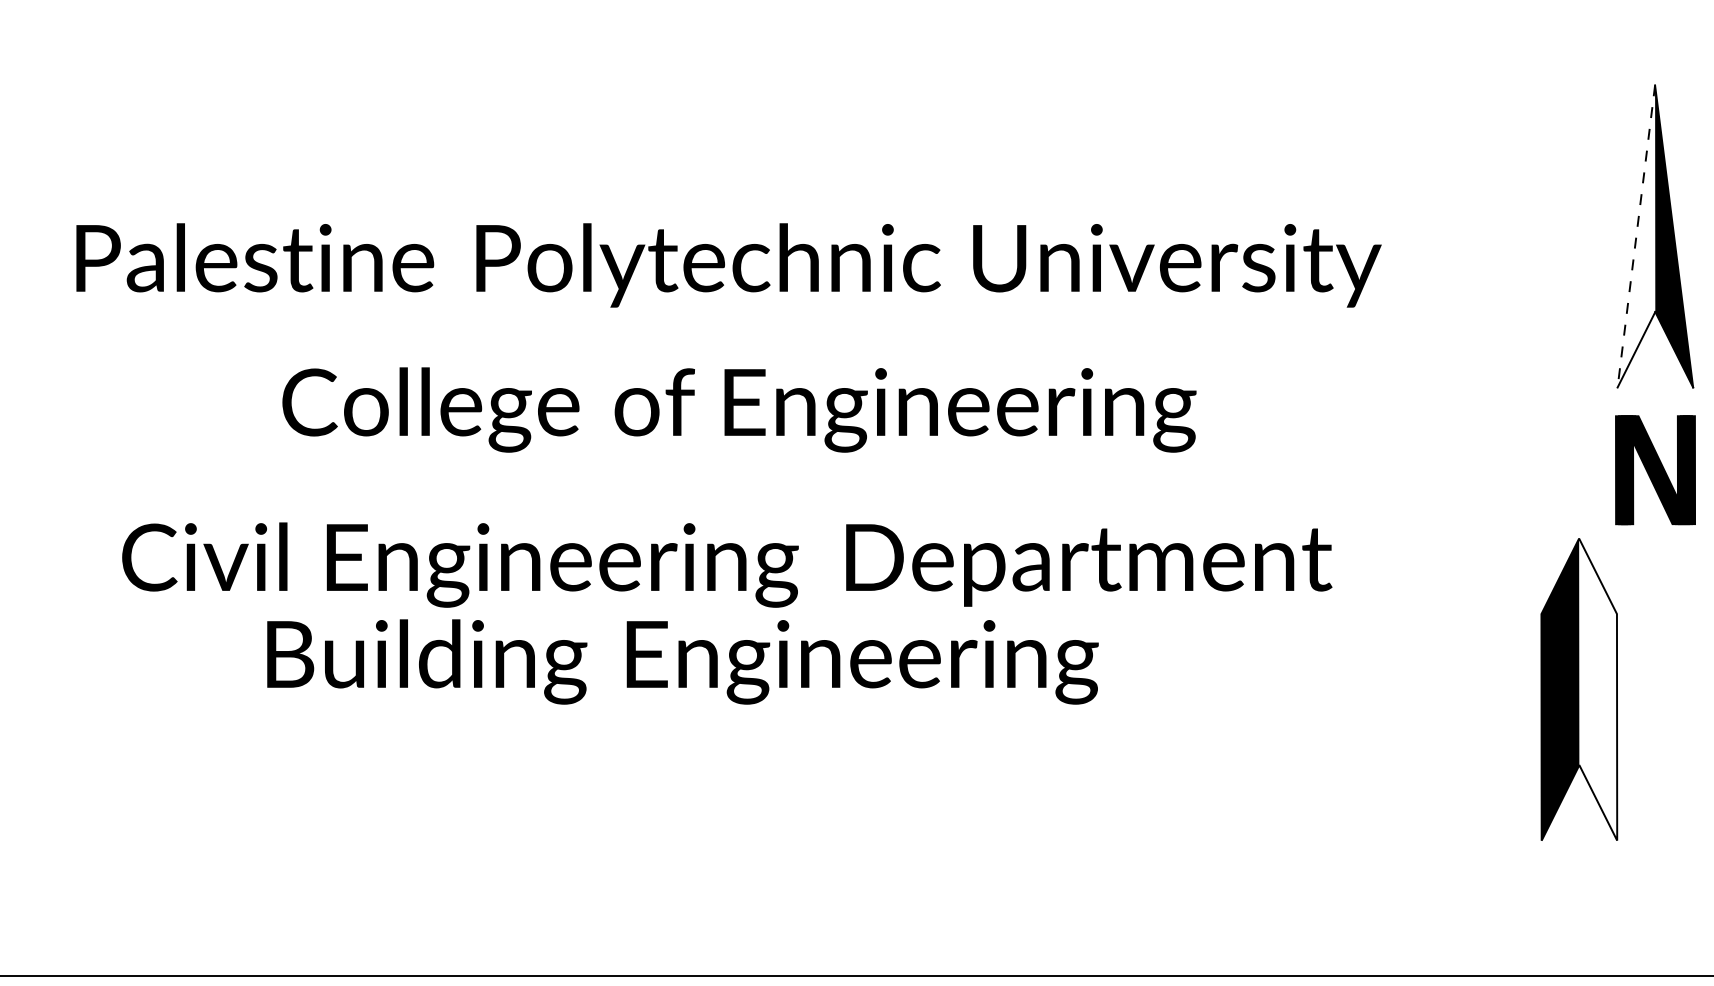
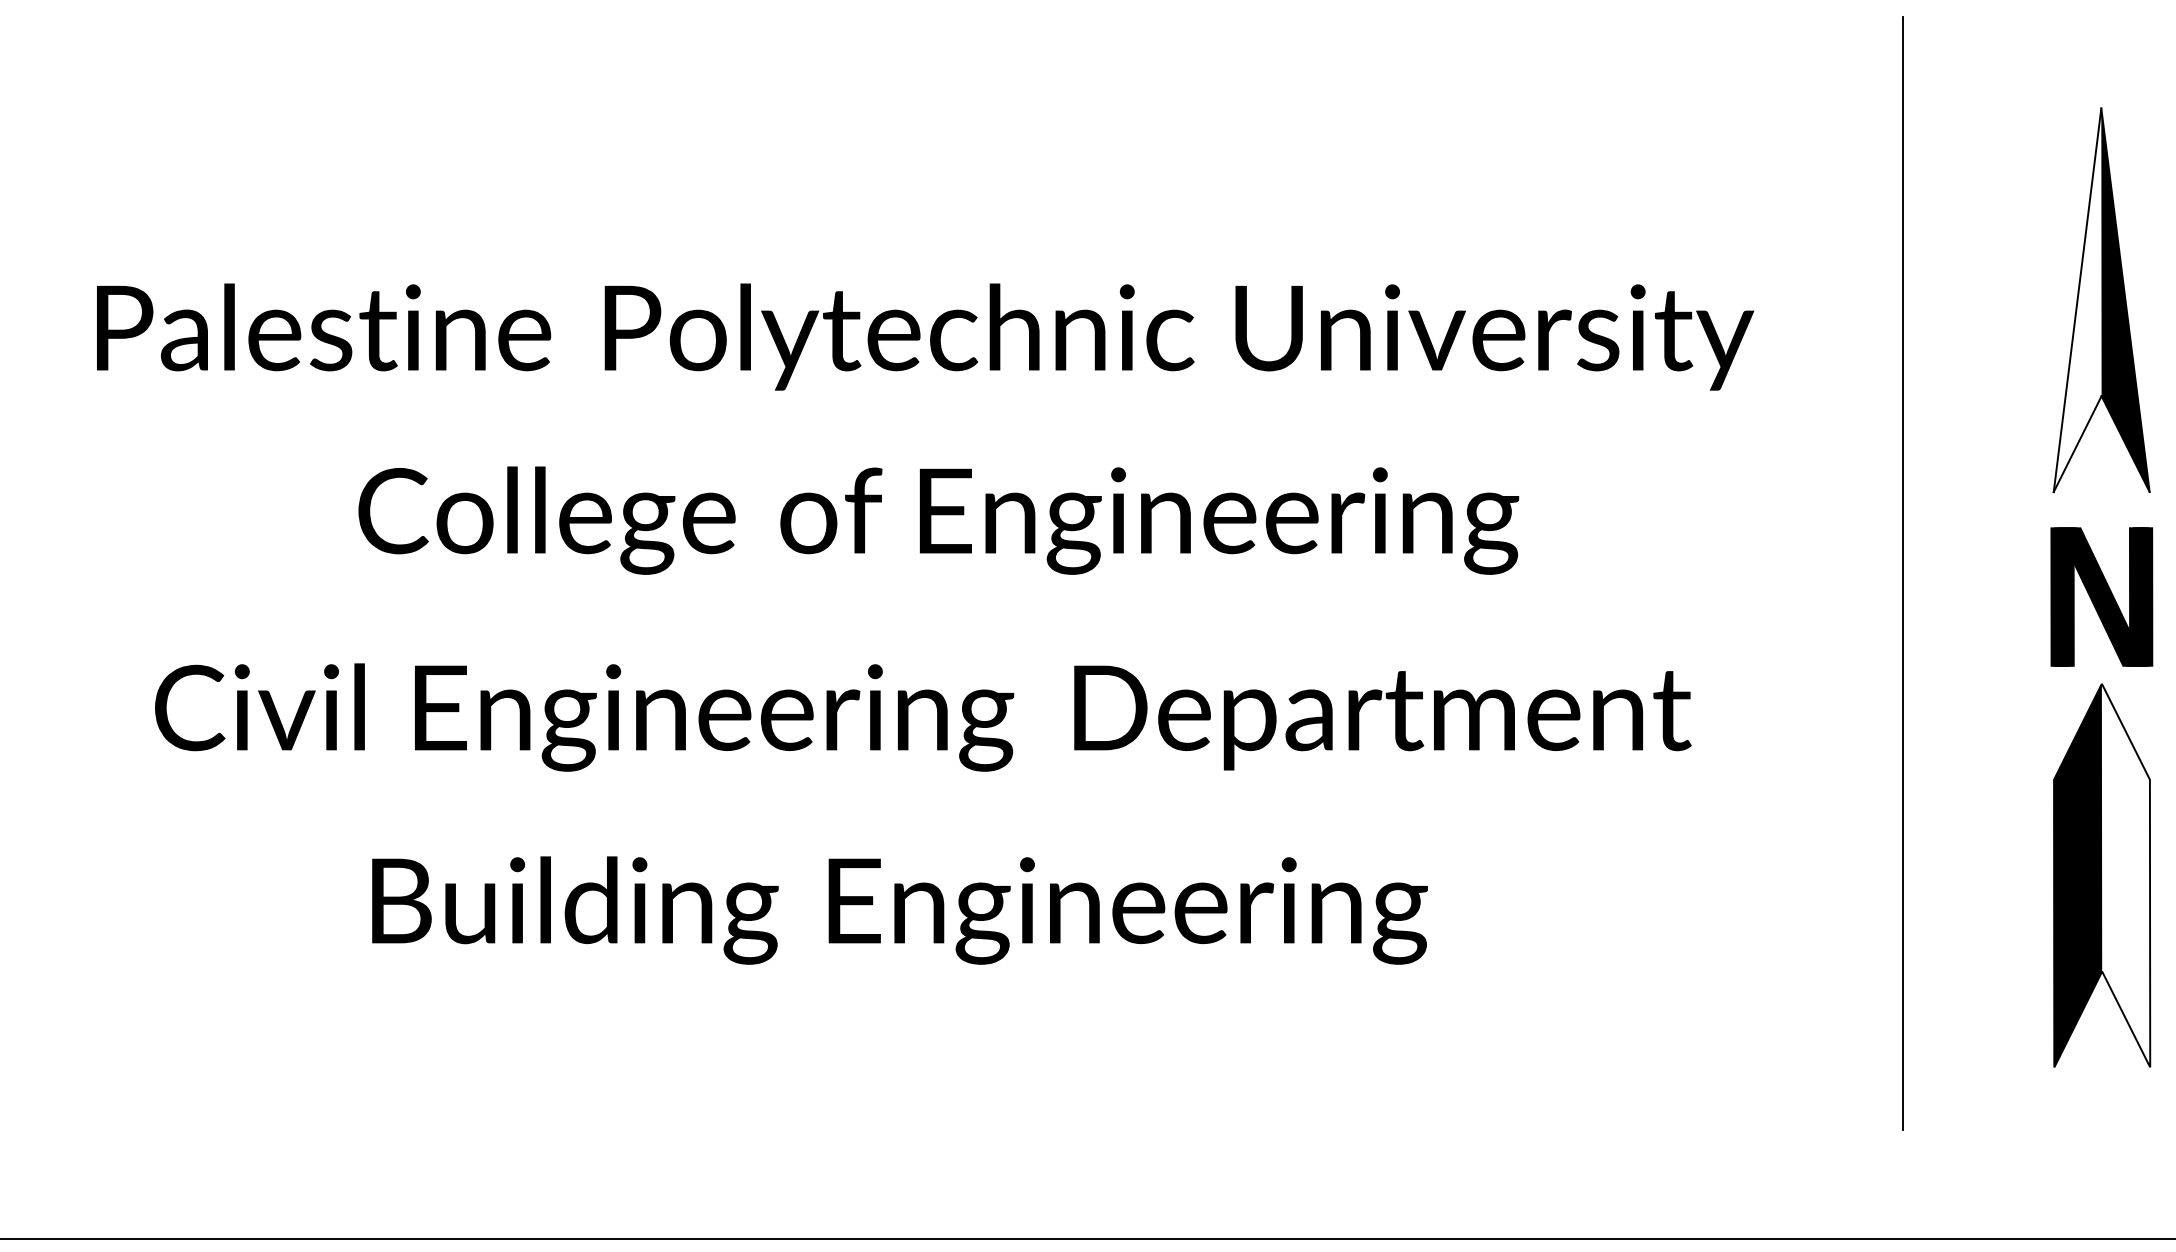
line: (1636, 236) -> (2077, 300), dashed -> solid
line: (1499, 451) -> (1903, 573), added
text: (682, 661) -> (899, 910), moved
part: (1579, 689) -> (2102, 875), moved

